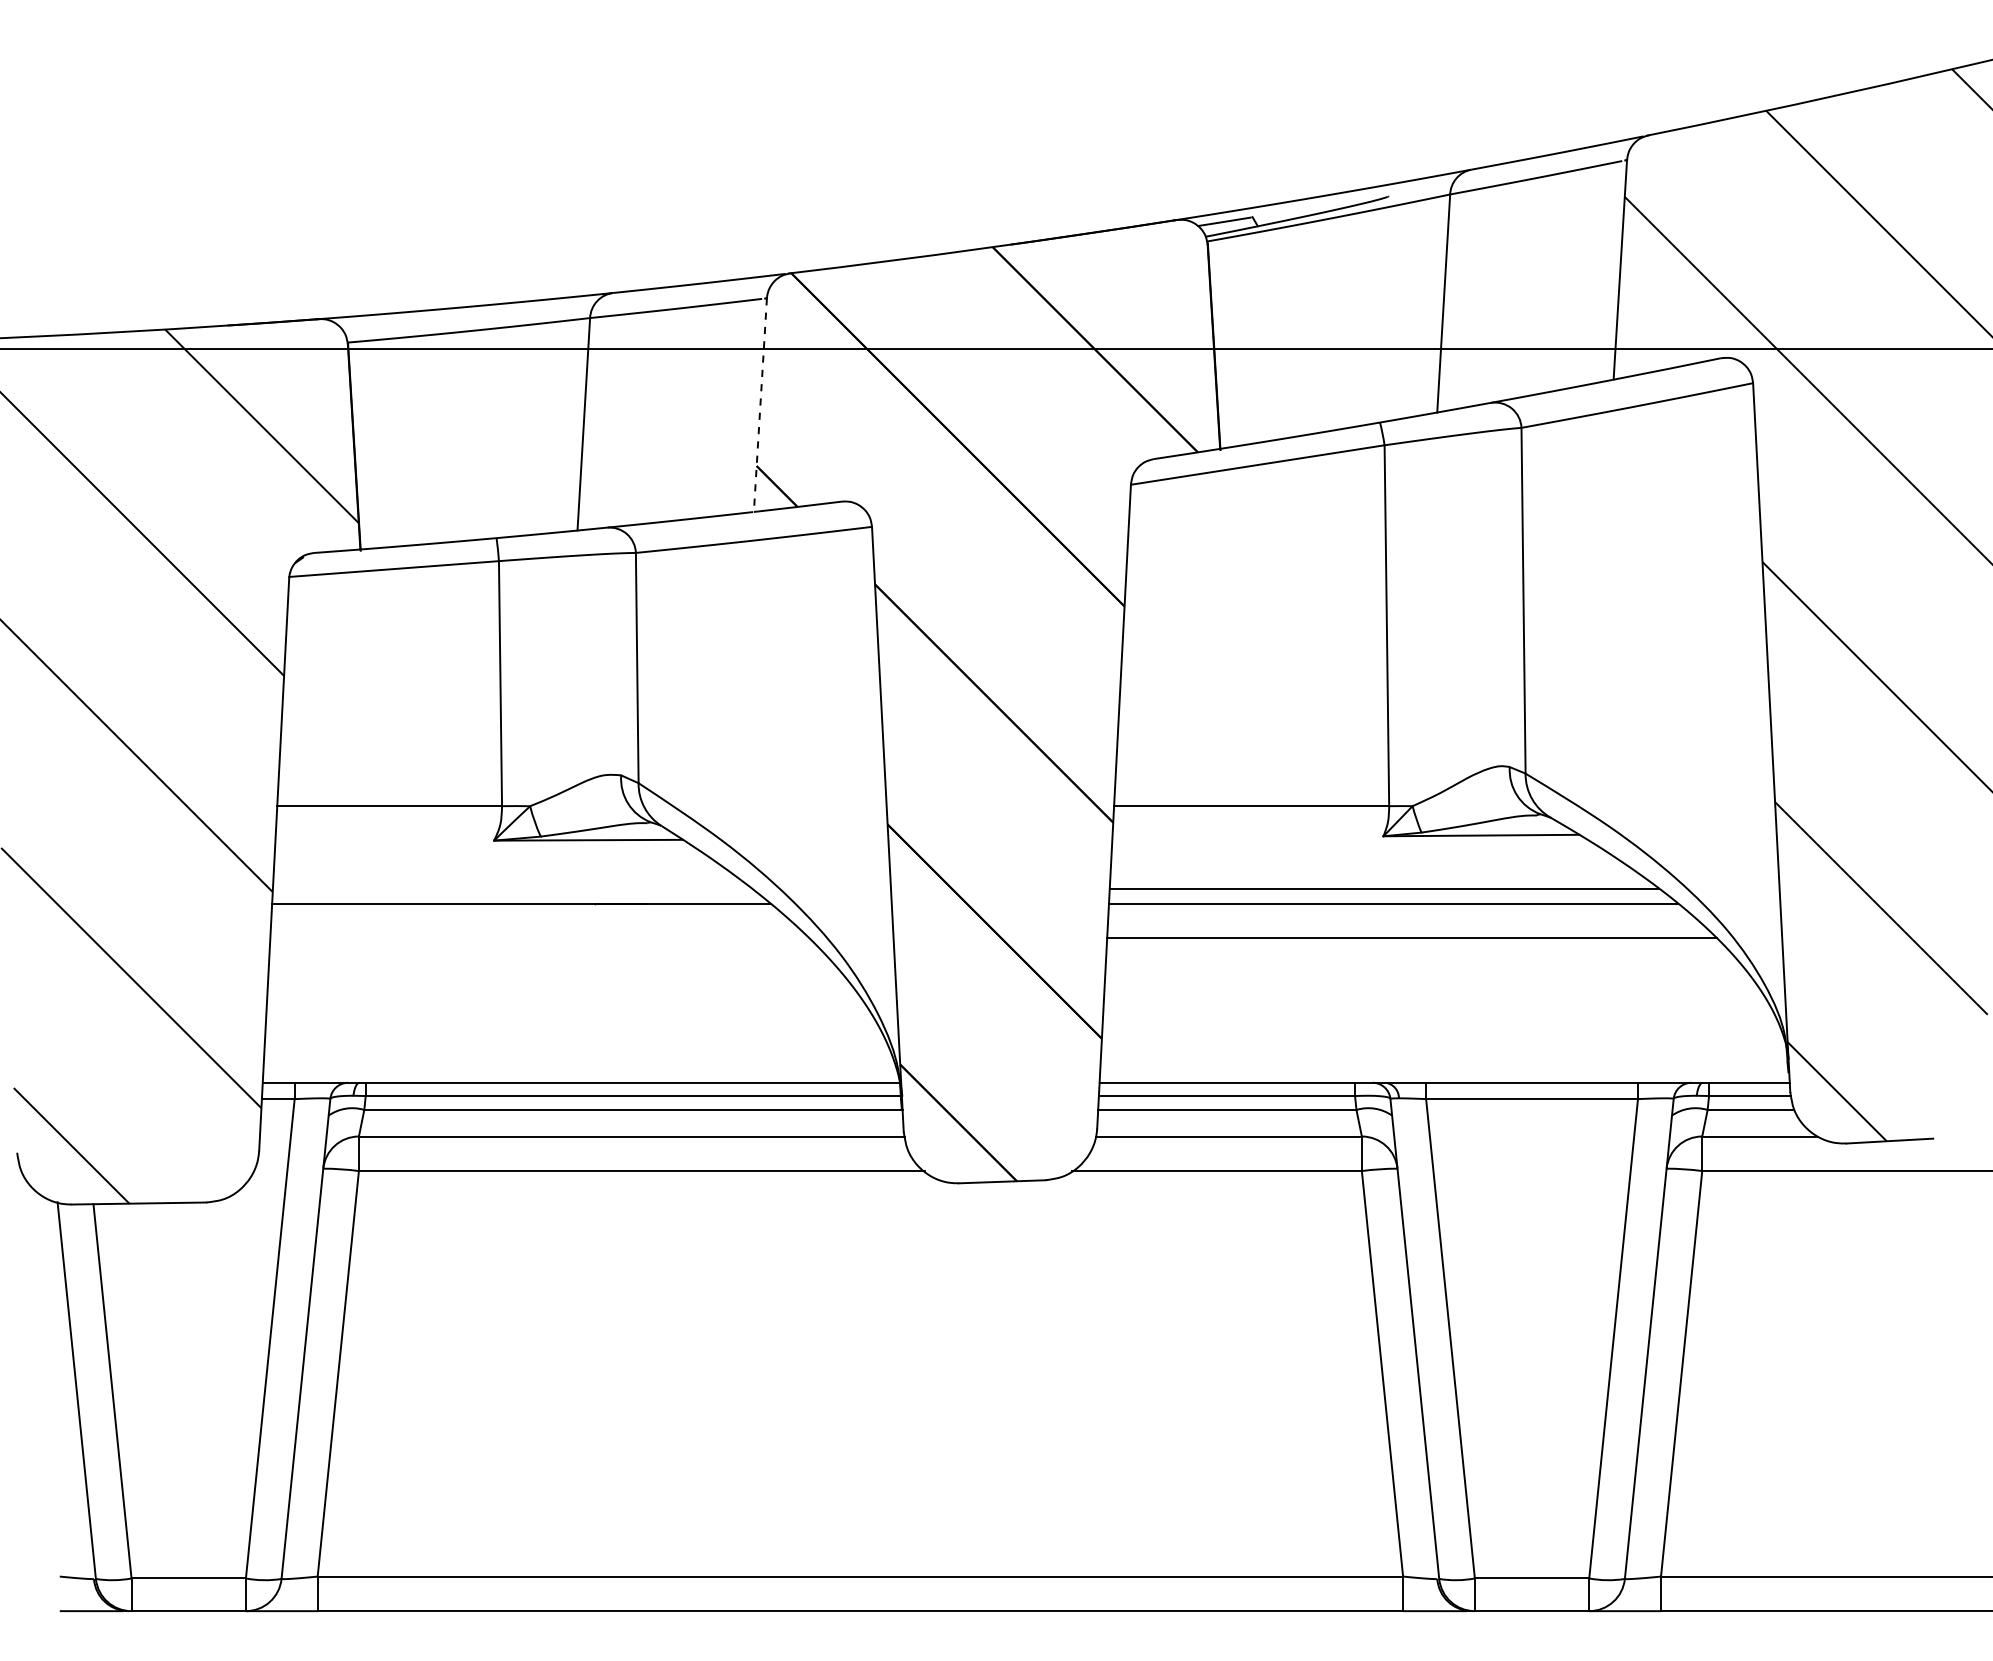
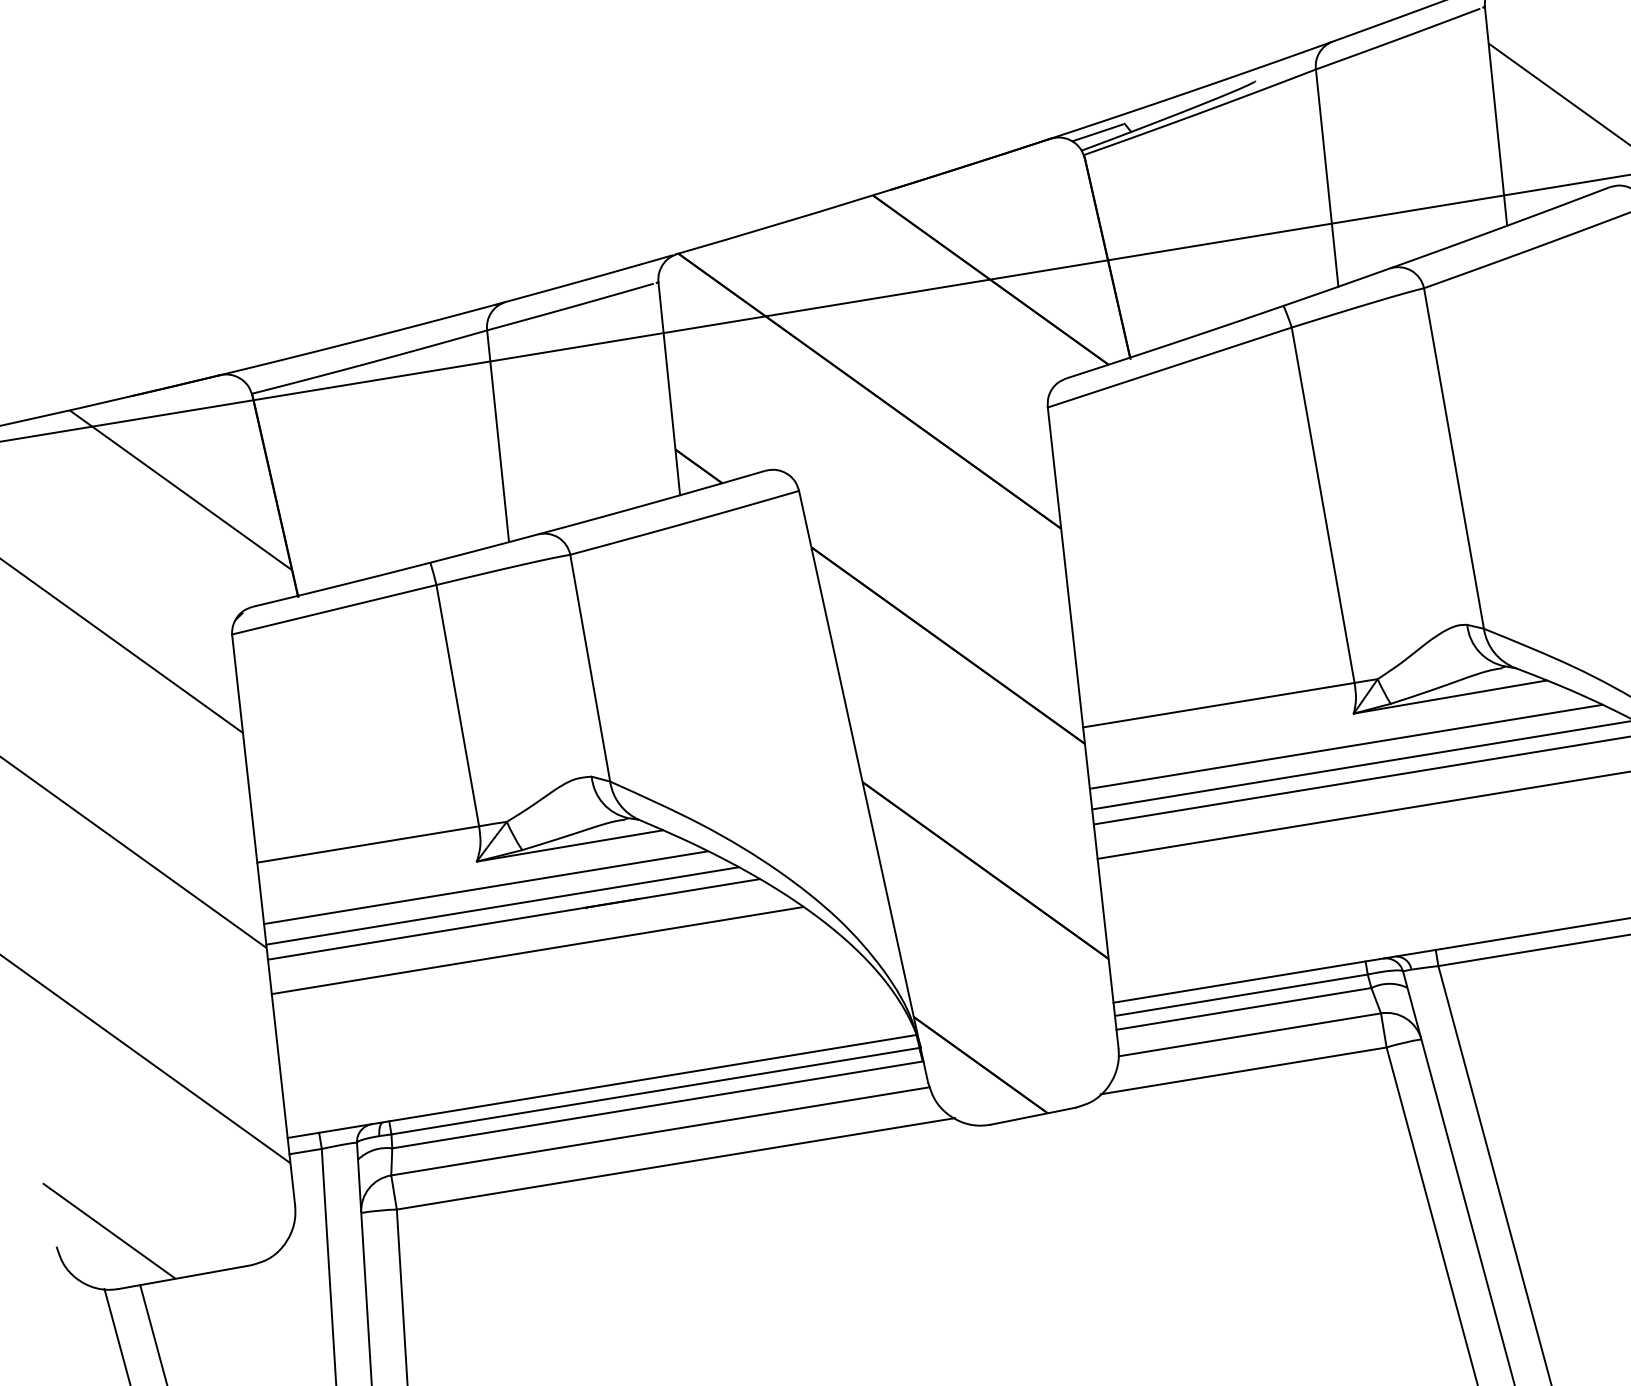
line: (760, 405) -> (669, 389), dashed -> solid
line: (498, 867) -> (485, 887), added
line: (1370, 867) -> (1346, 746), added
line: (511, 888) -> (501, 906), added
line: (539, 938) -> (537, 950), added

